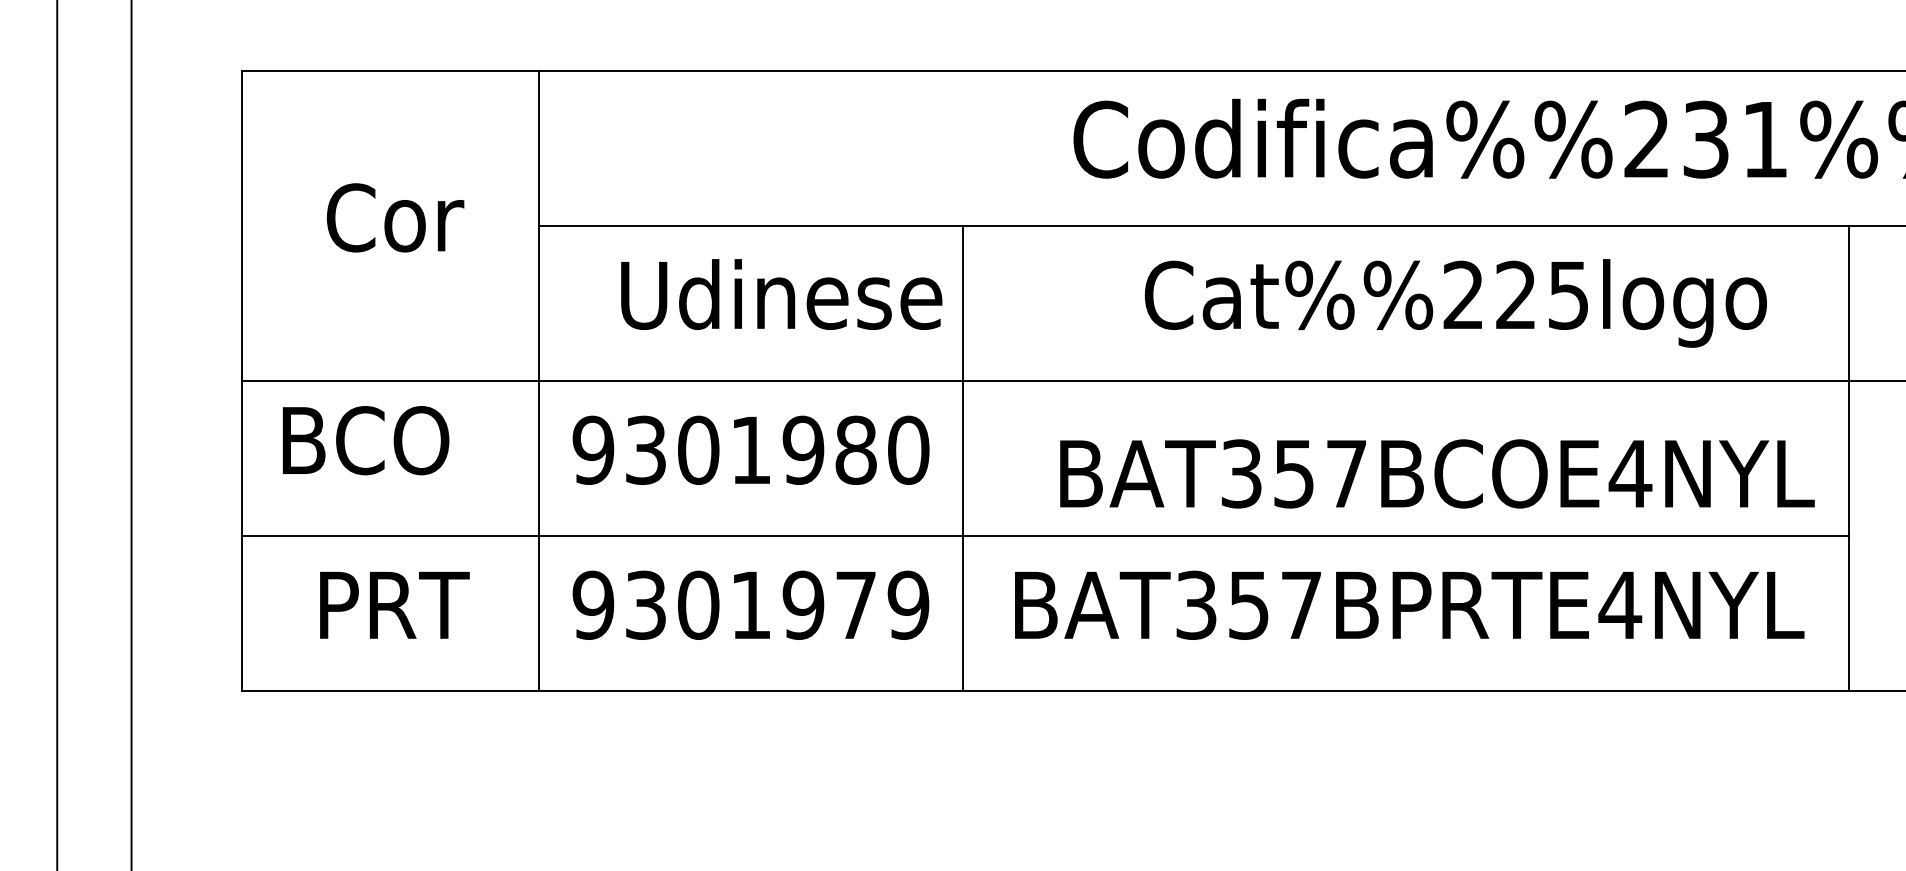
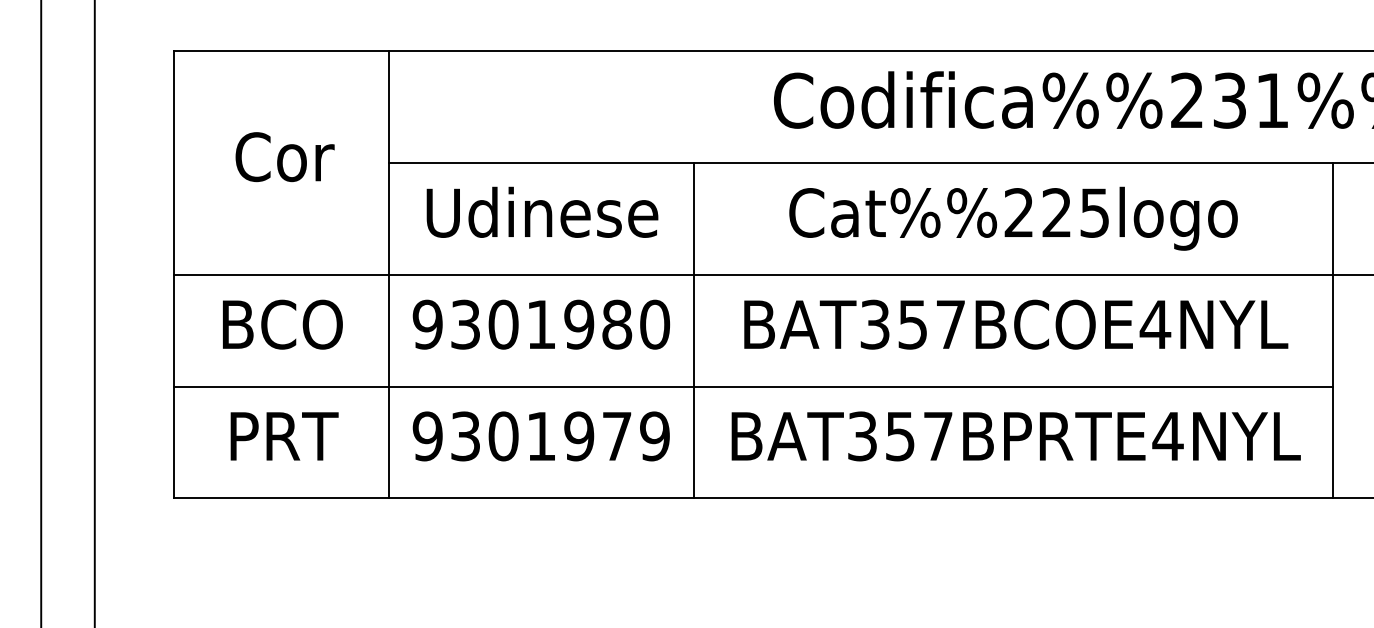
text: (781, 293) -> (542, 211), moved
text: (1455, 303) -> (1013, 218), moved
text: (365, 440) -> (282, 324), moved
text: (1437, 473) -> (1016, 324), moved

